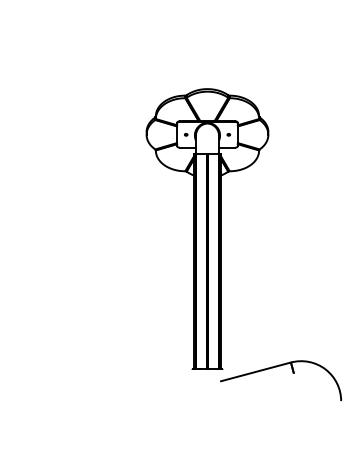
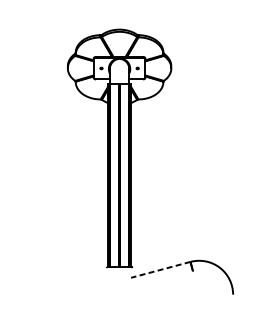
line: (255, 372) -> (160, 270), solid -> dashed

